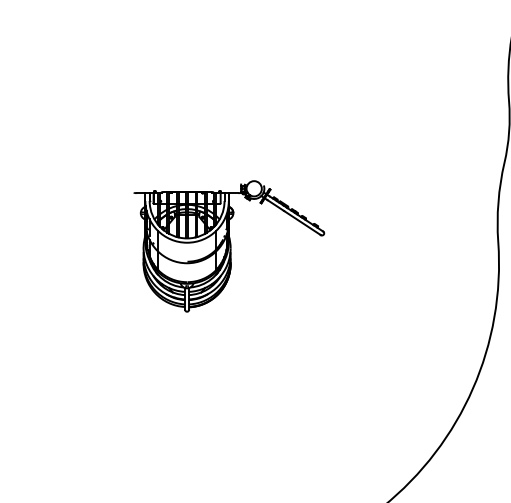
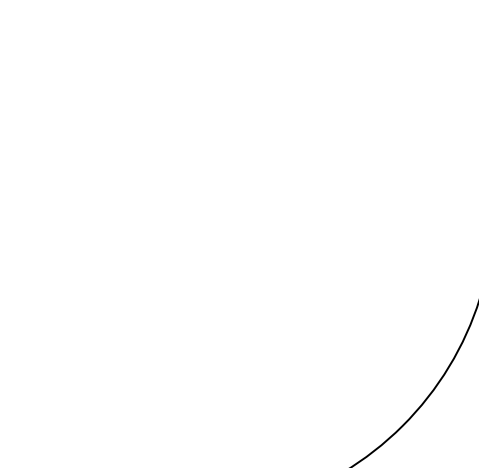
part: (229, 246) -> (222, 183), removed

